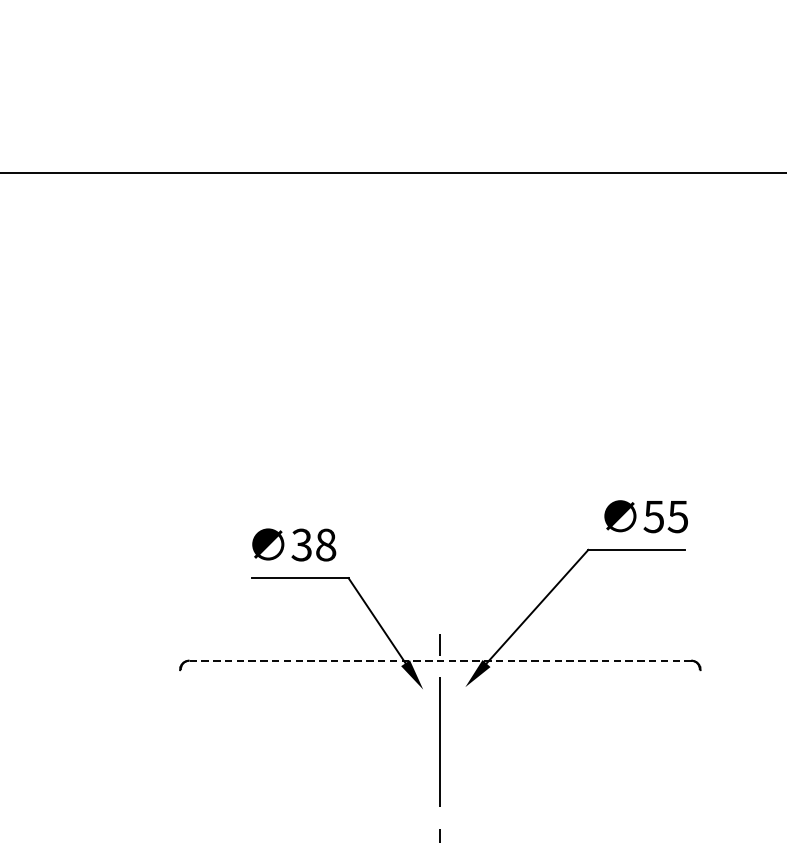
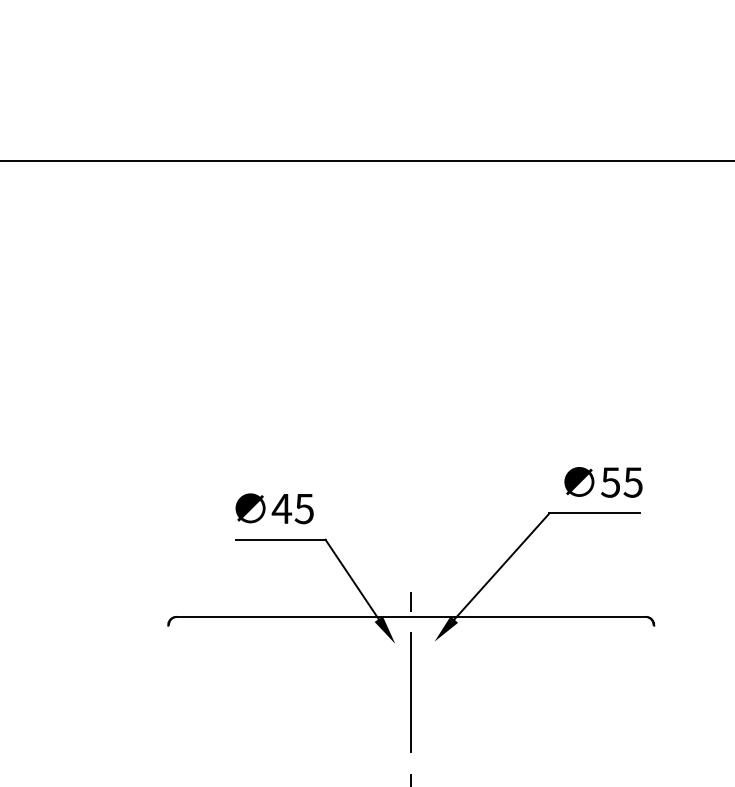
text: (313, 544) -> (292, 508), 38 -> 45
line: (440, 660) -> (411, 616), dashed -> solid

